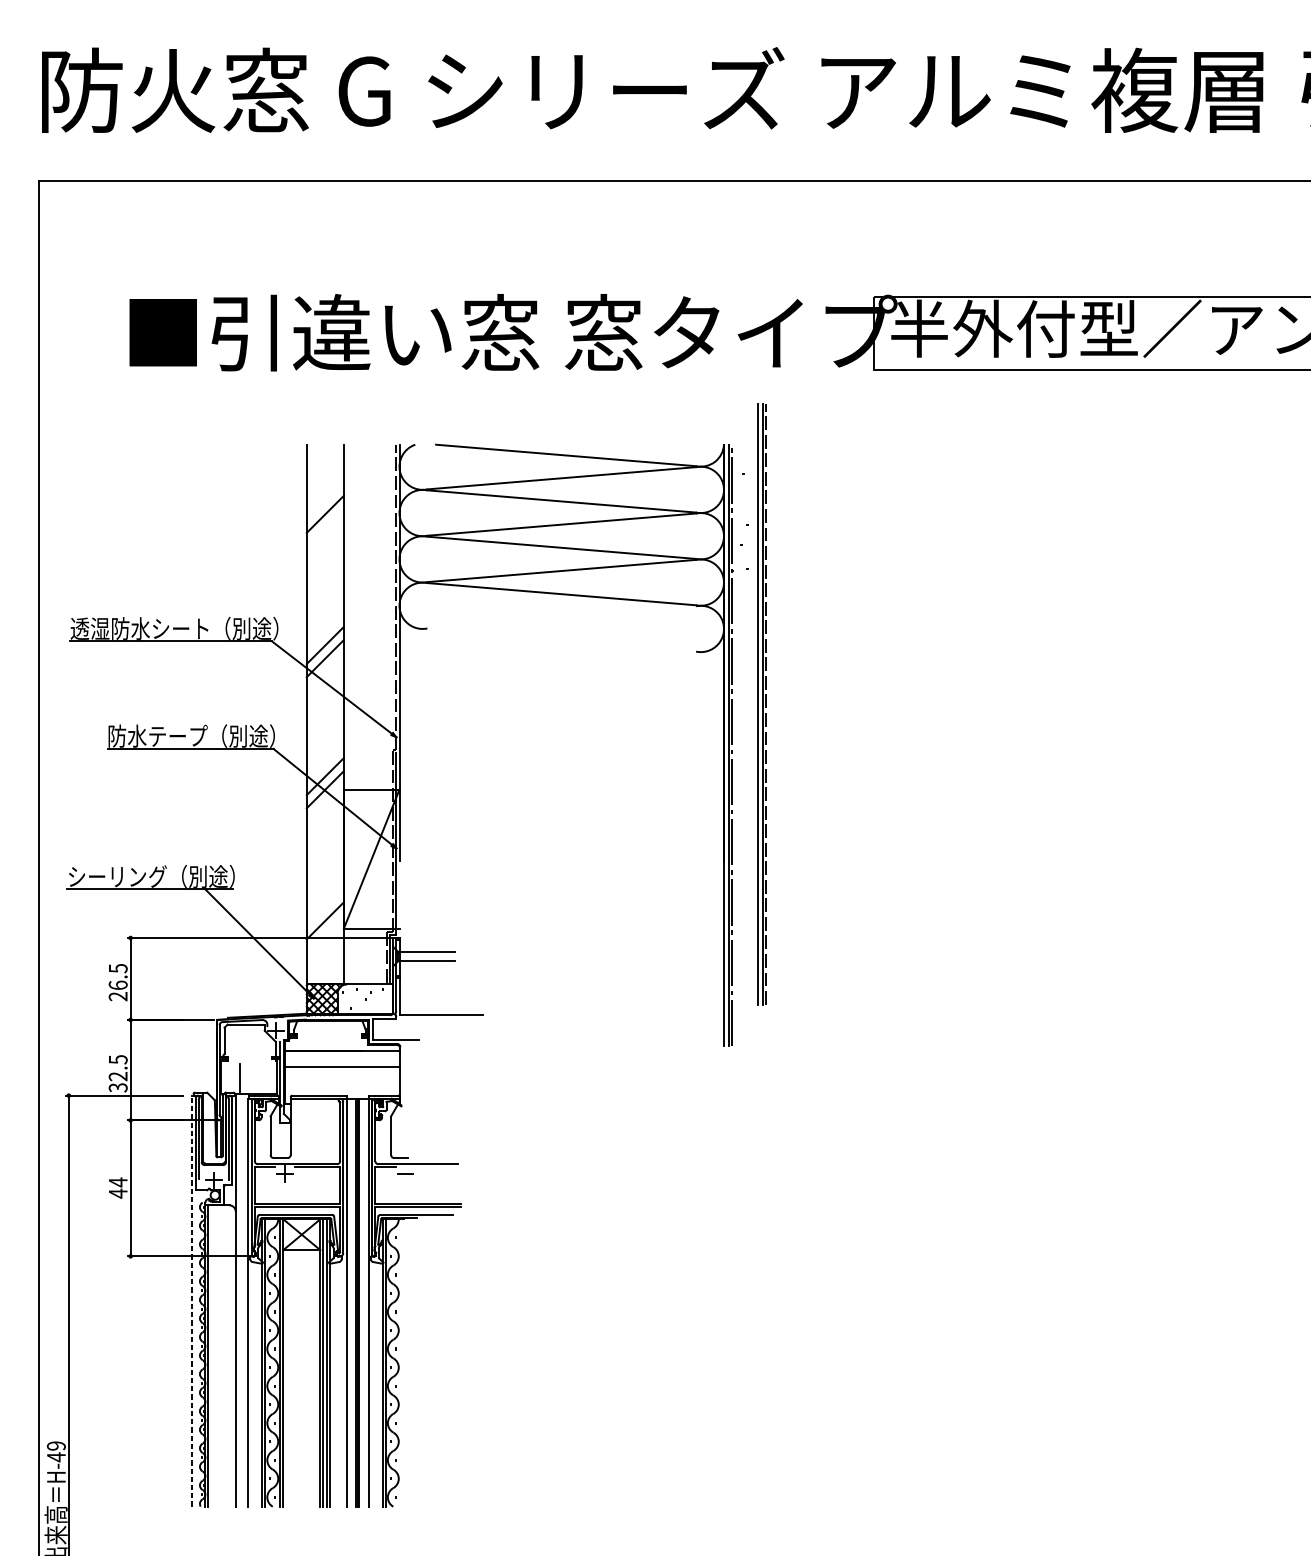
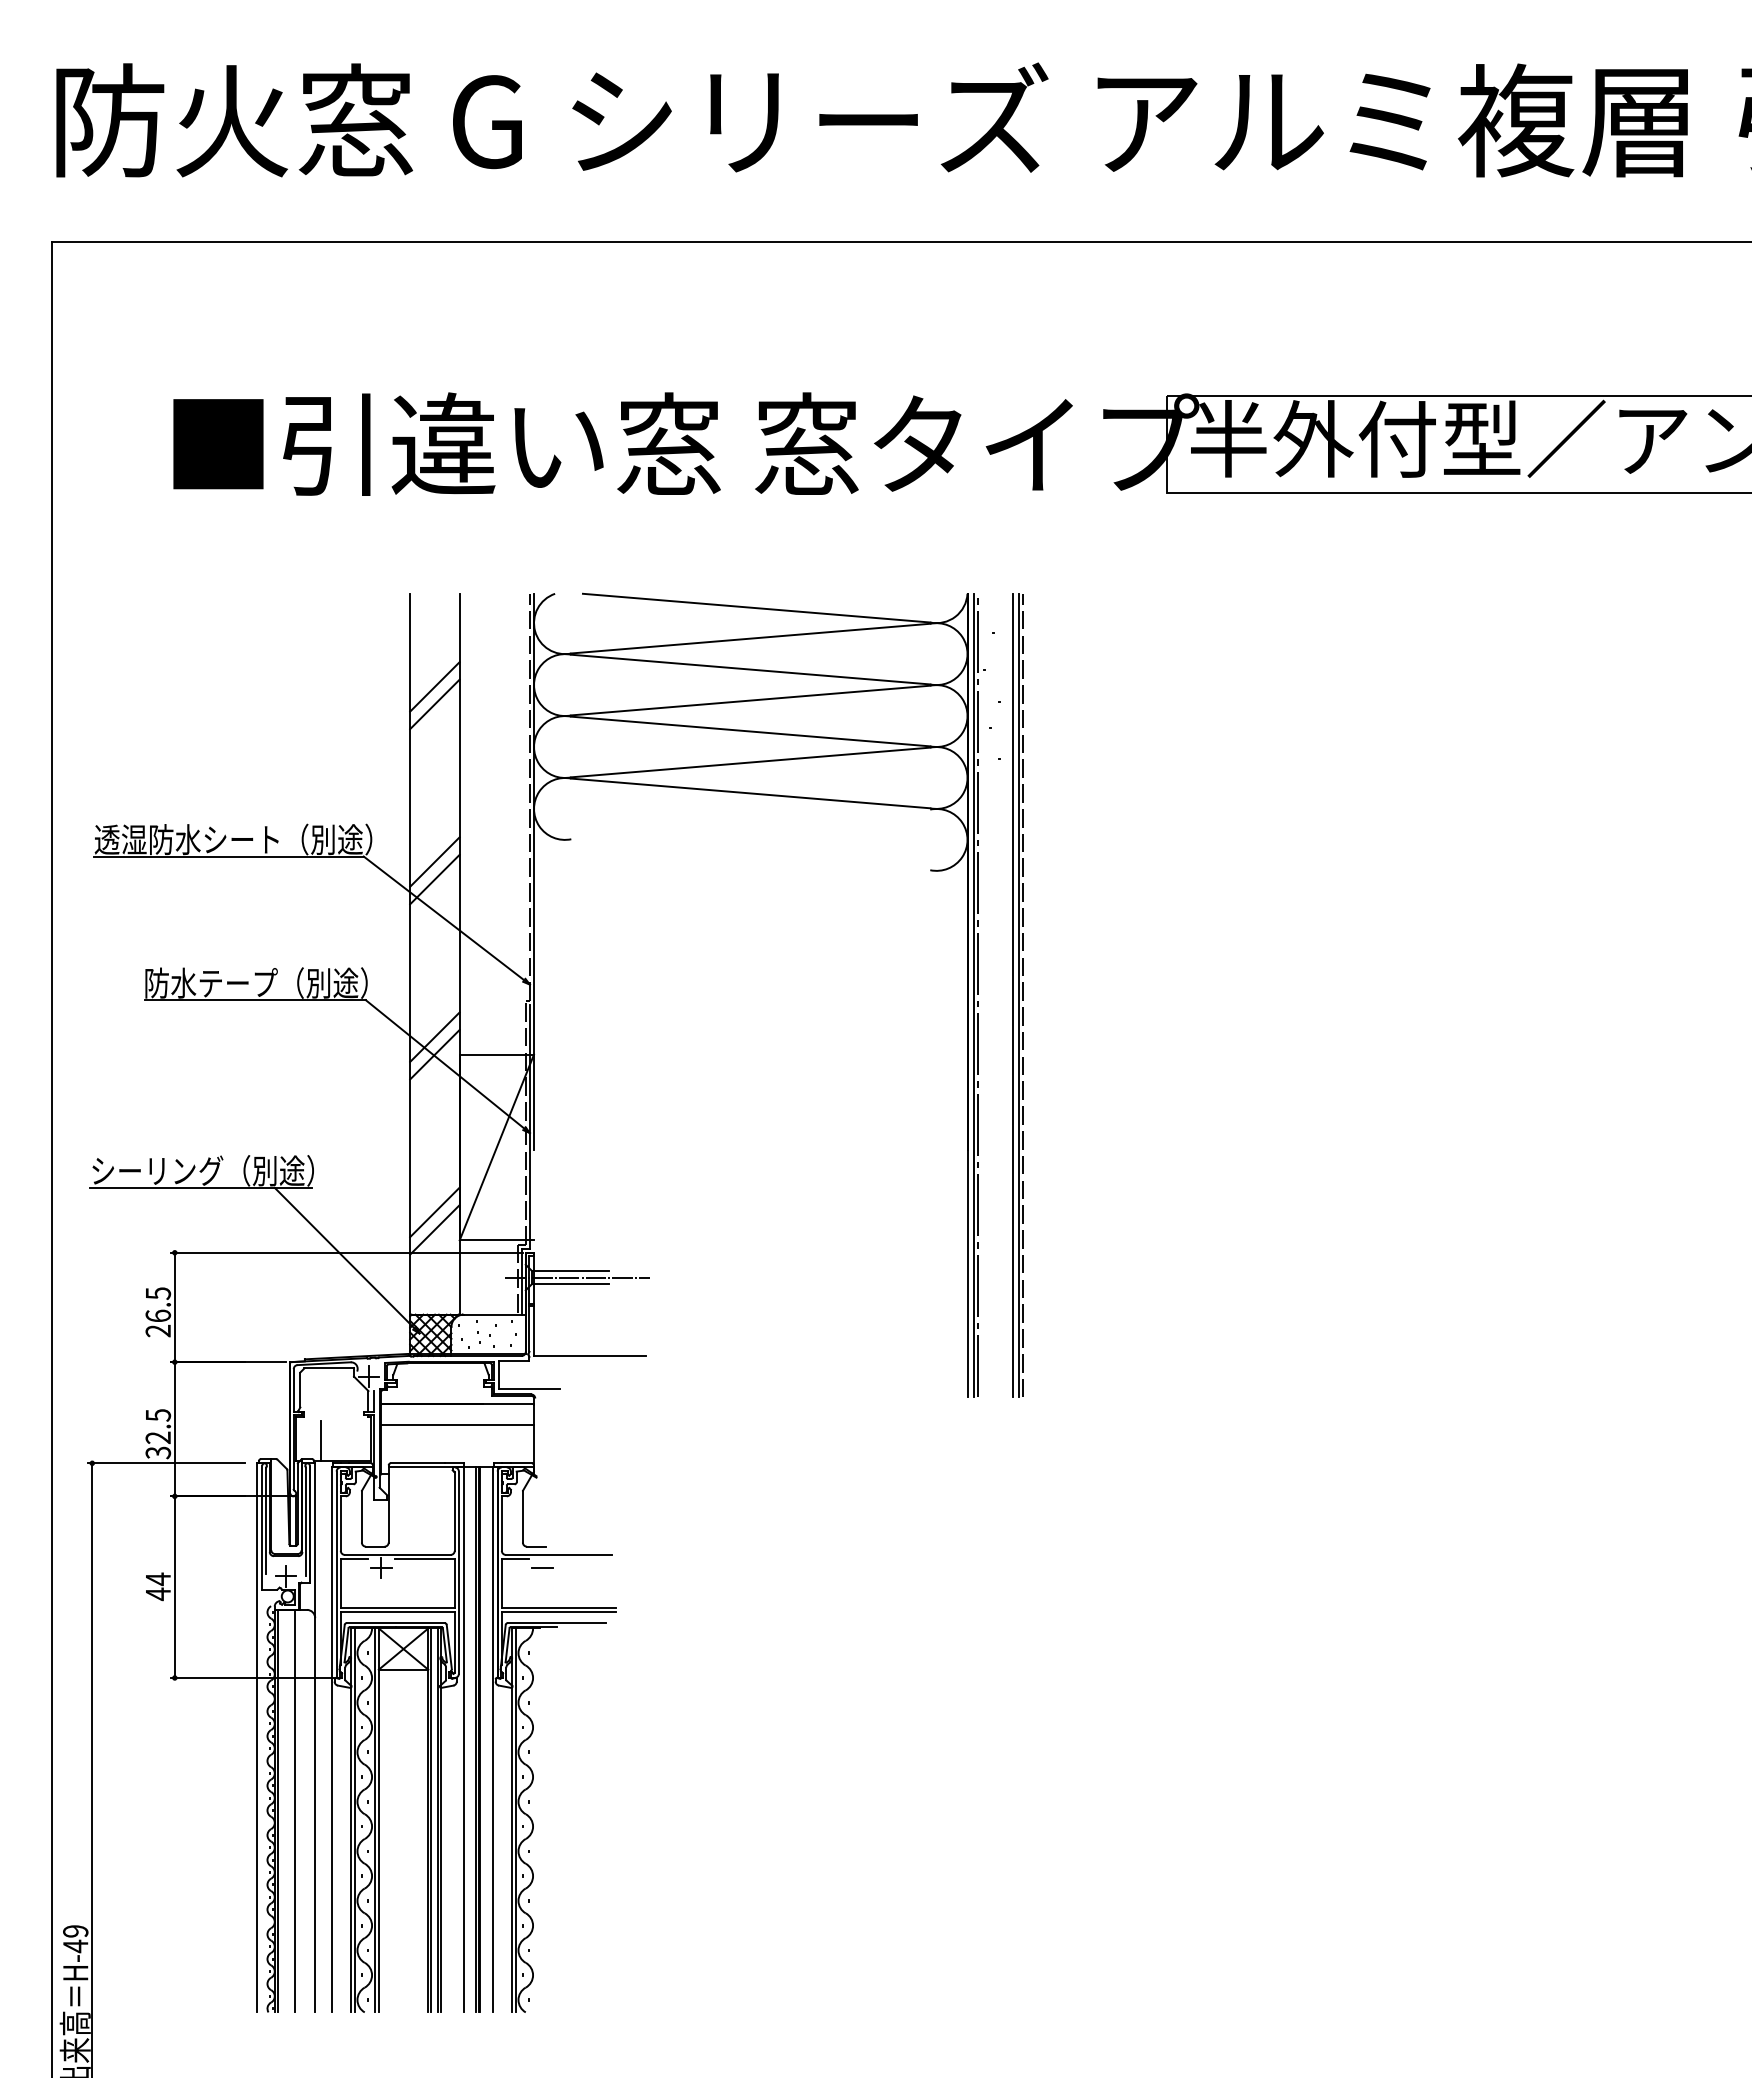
line: (324, 527) -> (434, 704), added
part: (761, 704) -> (1017, 995), moved
line: (324, 907) -> (434, 1212), added
line: (432, 956) -> (577, 1277), added
line: (192, 1300) -> (257, 1737), dashed -> solid
line: (220, 1355) -> (295, 1810), added

